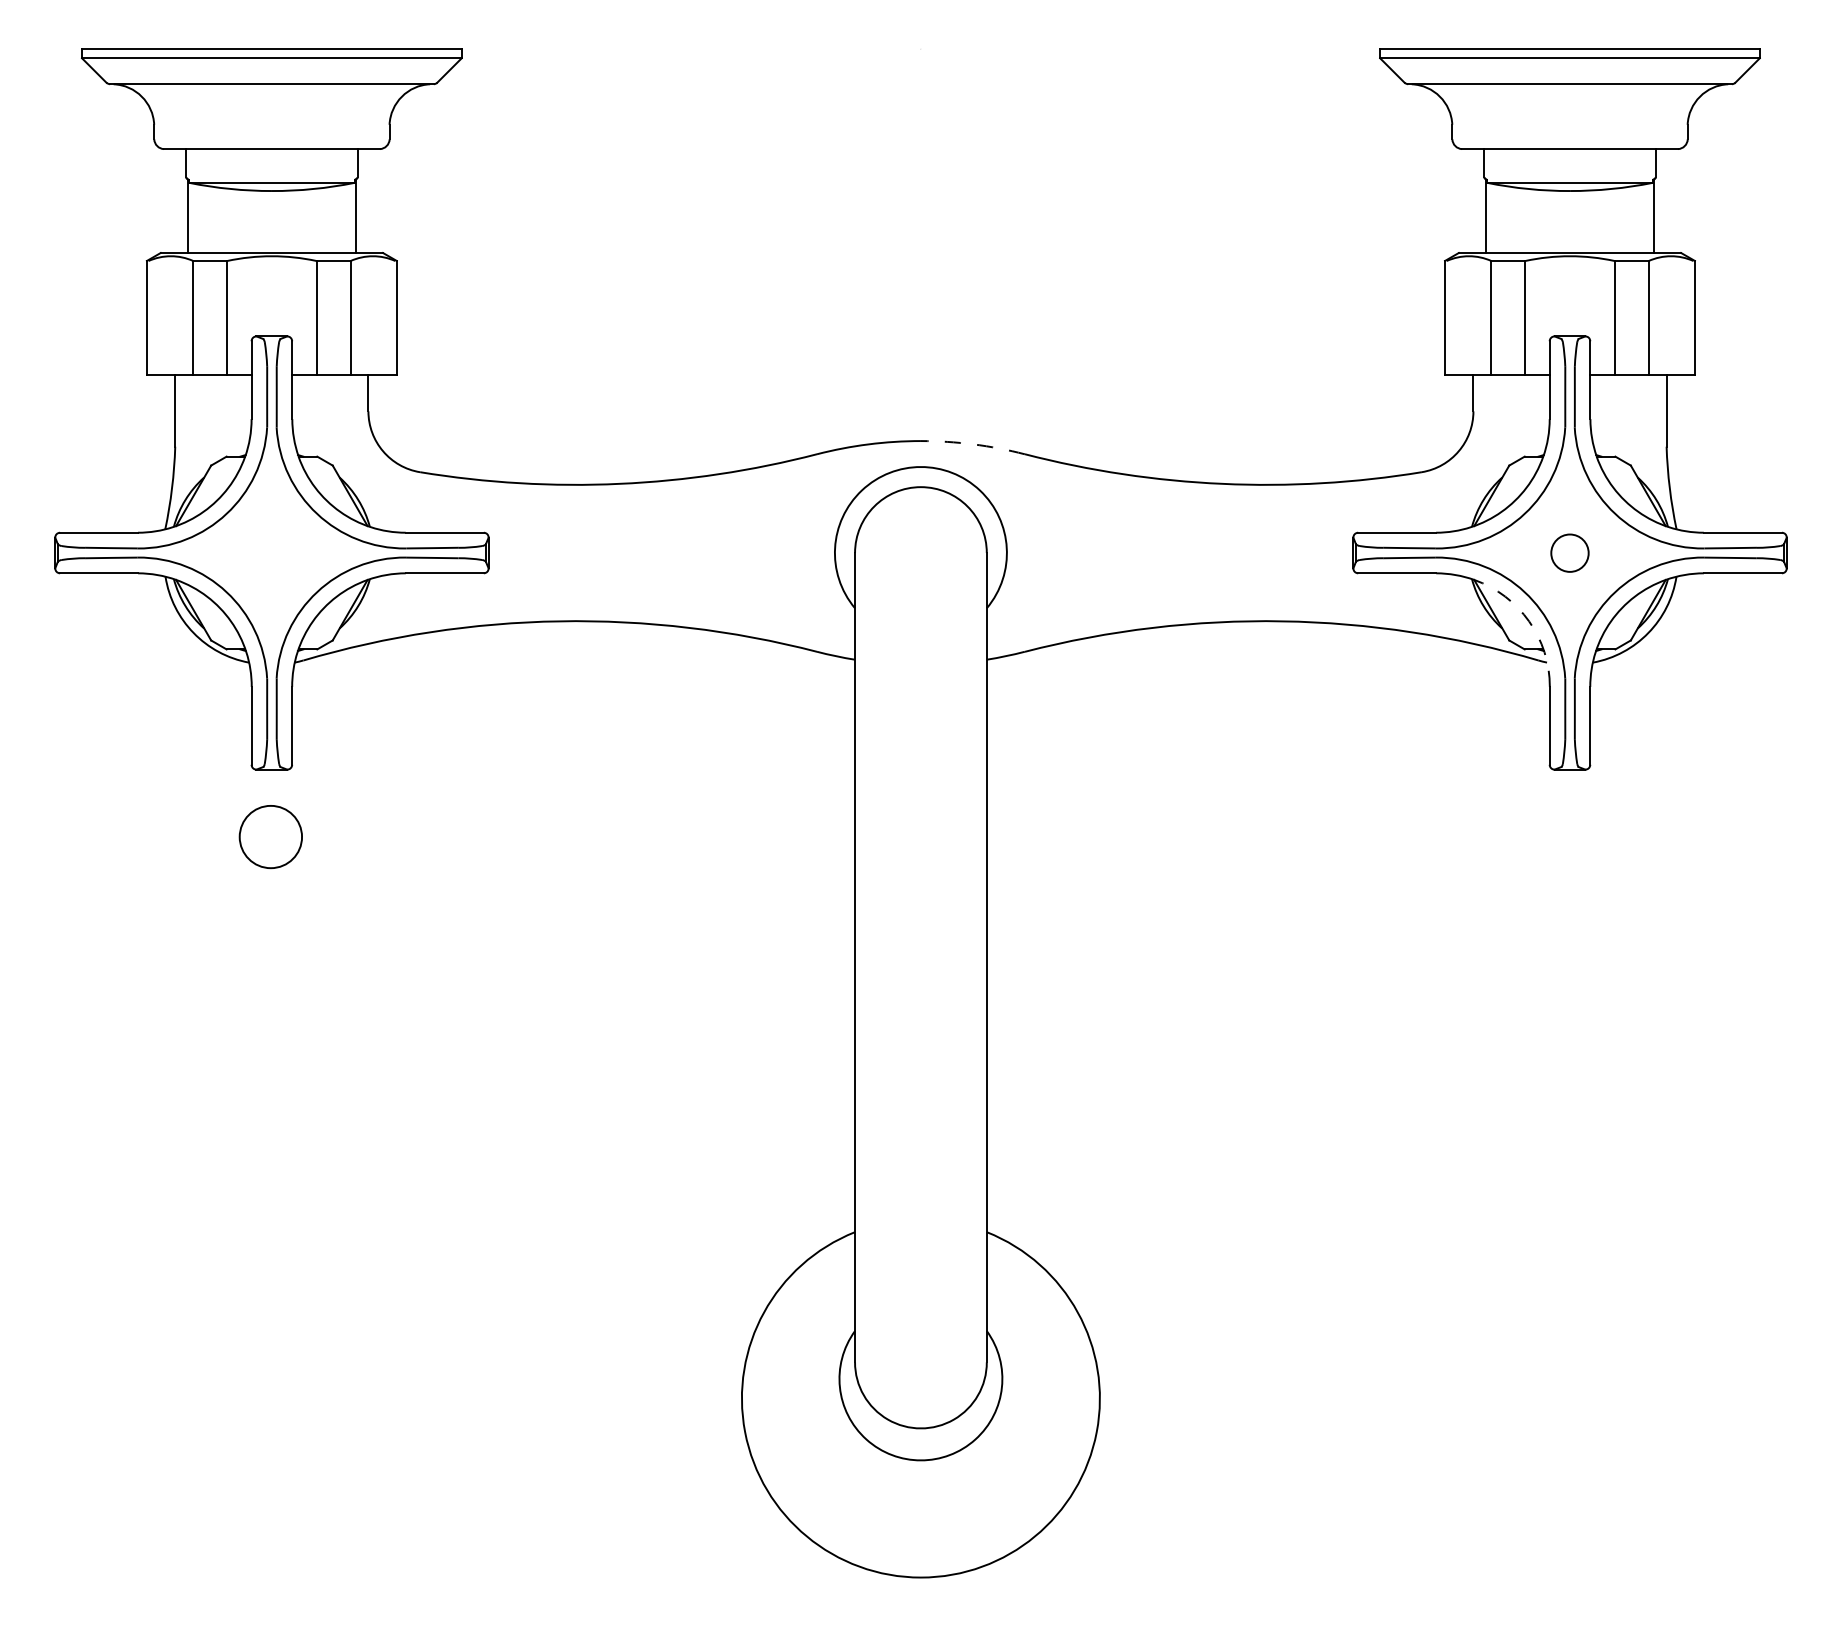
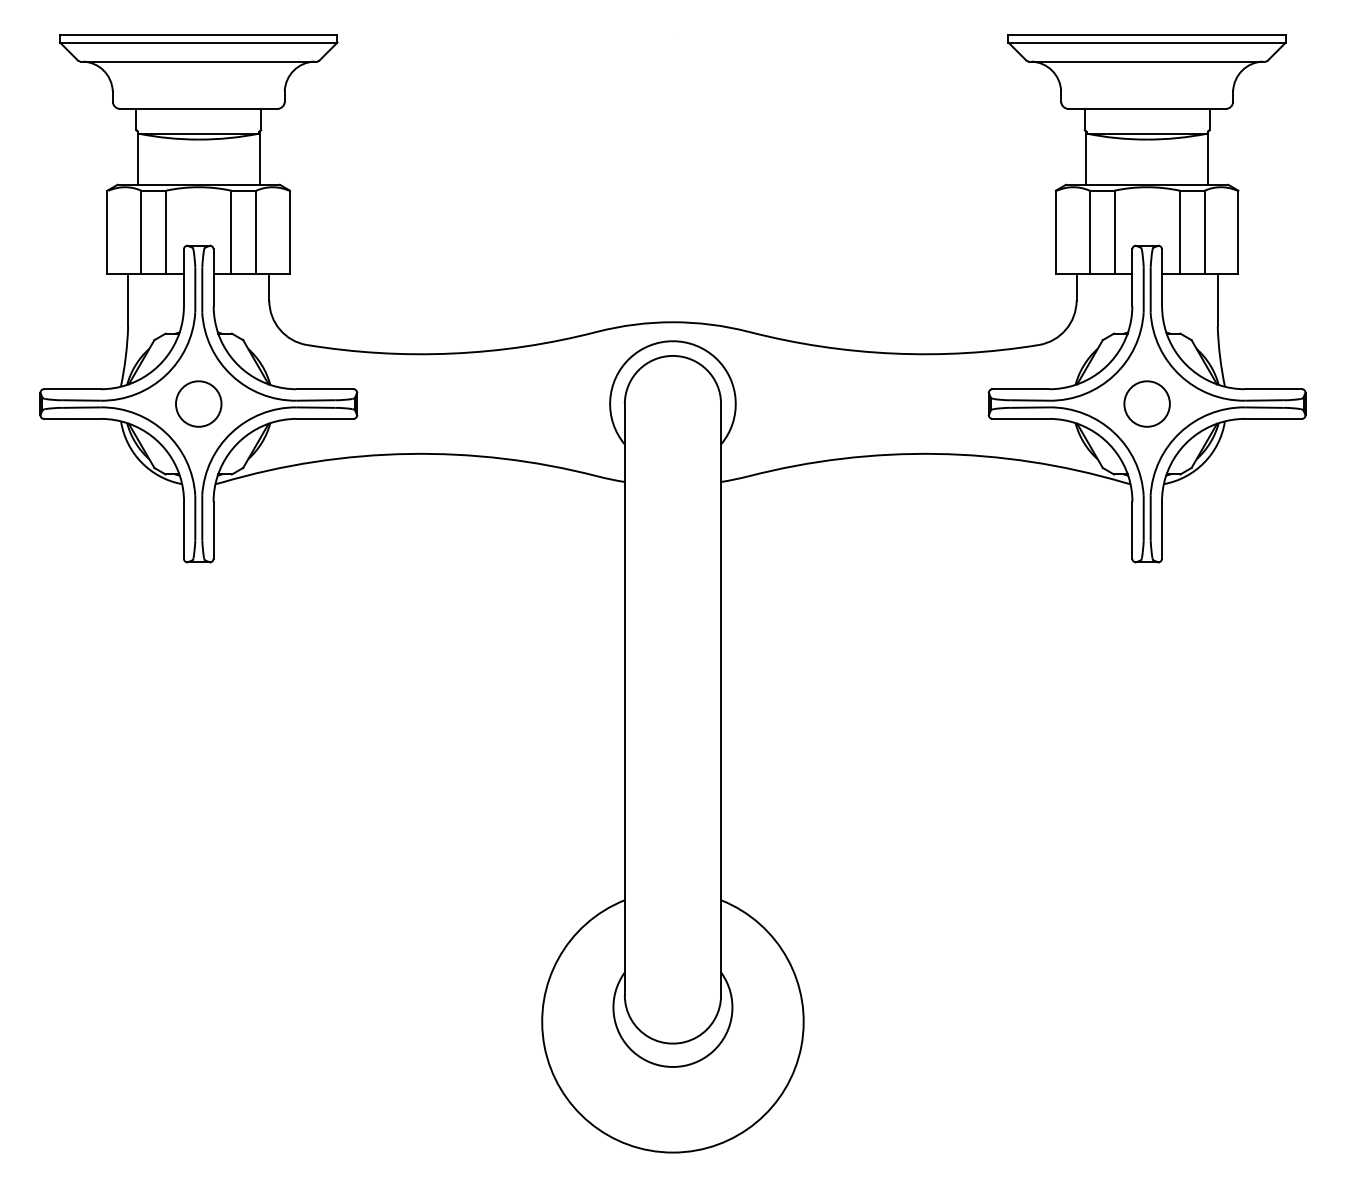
arc: (973, 444) -> (711, 324), dashed -> solid
circle: (1569, 553) -> (1146, 404), size x1.67
arc: (1529, 621) -> (1117, 454), dashed -> solid
circle: (270, 837) -> (198, 404), moved

